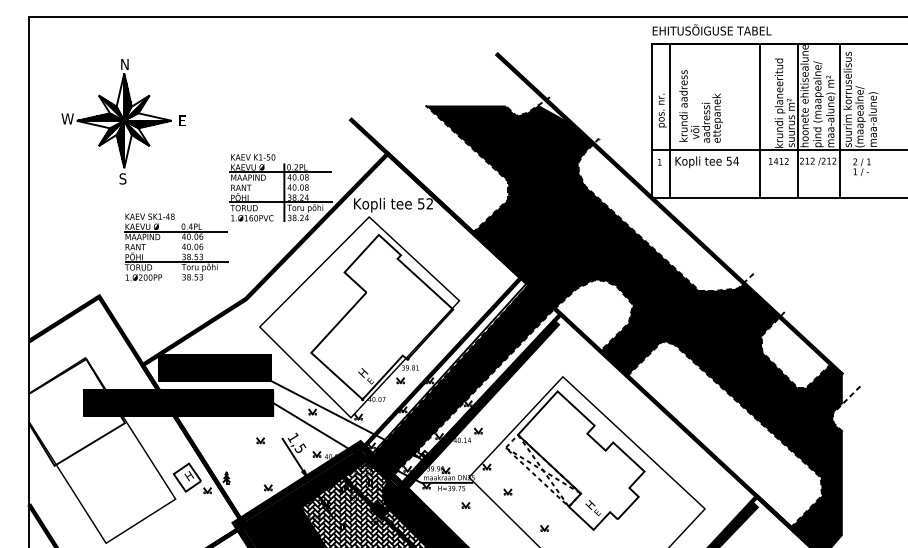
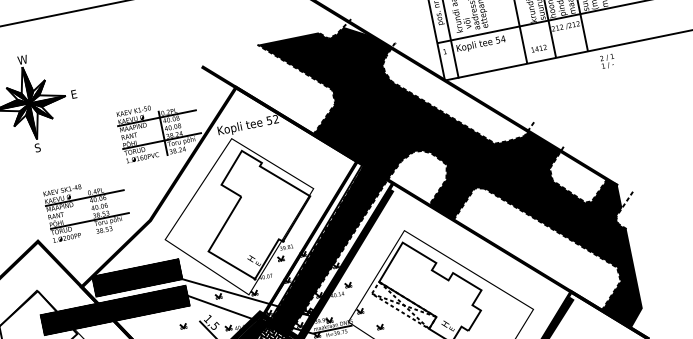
text: (126, 64) -> (22, 59), N -> W
text: (778, 161) -> (538, 48), moved
text: (861, 166) -> (607, 61), moved
part: (176, 246) -> (87, 209), moved

